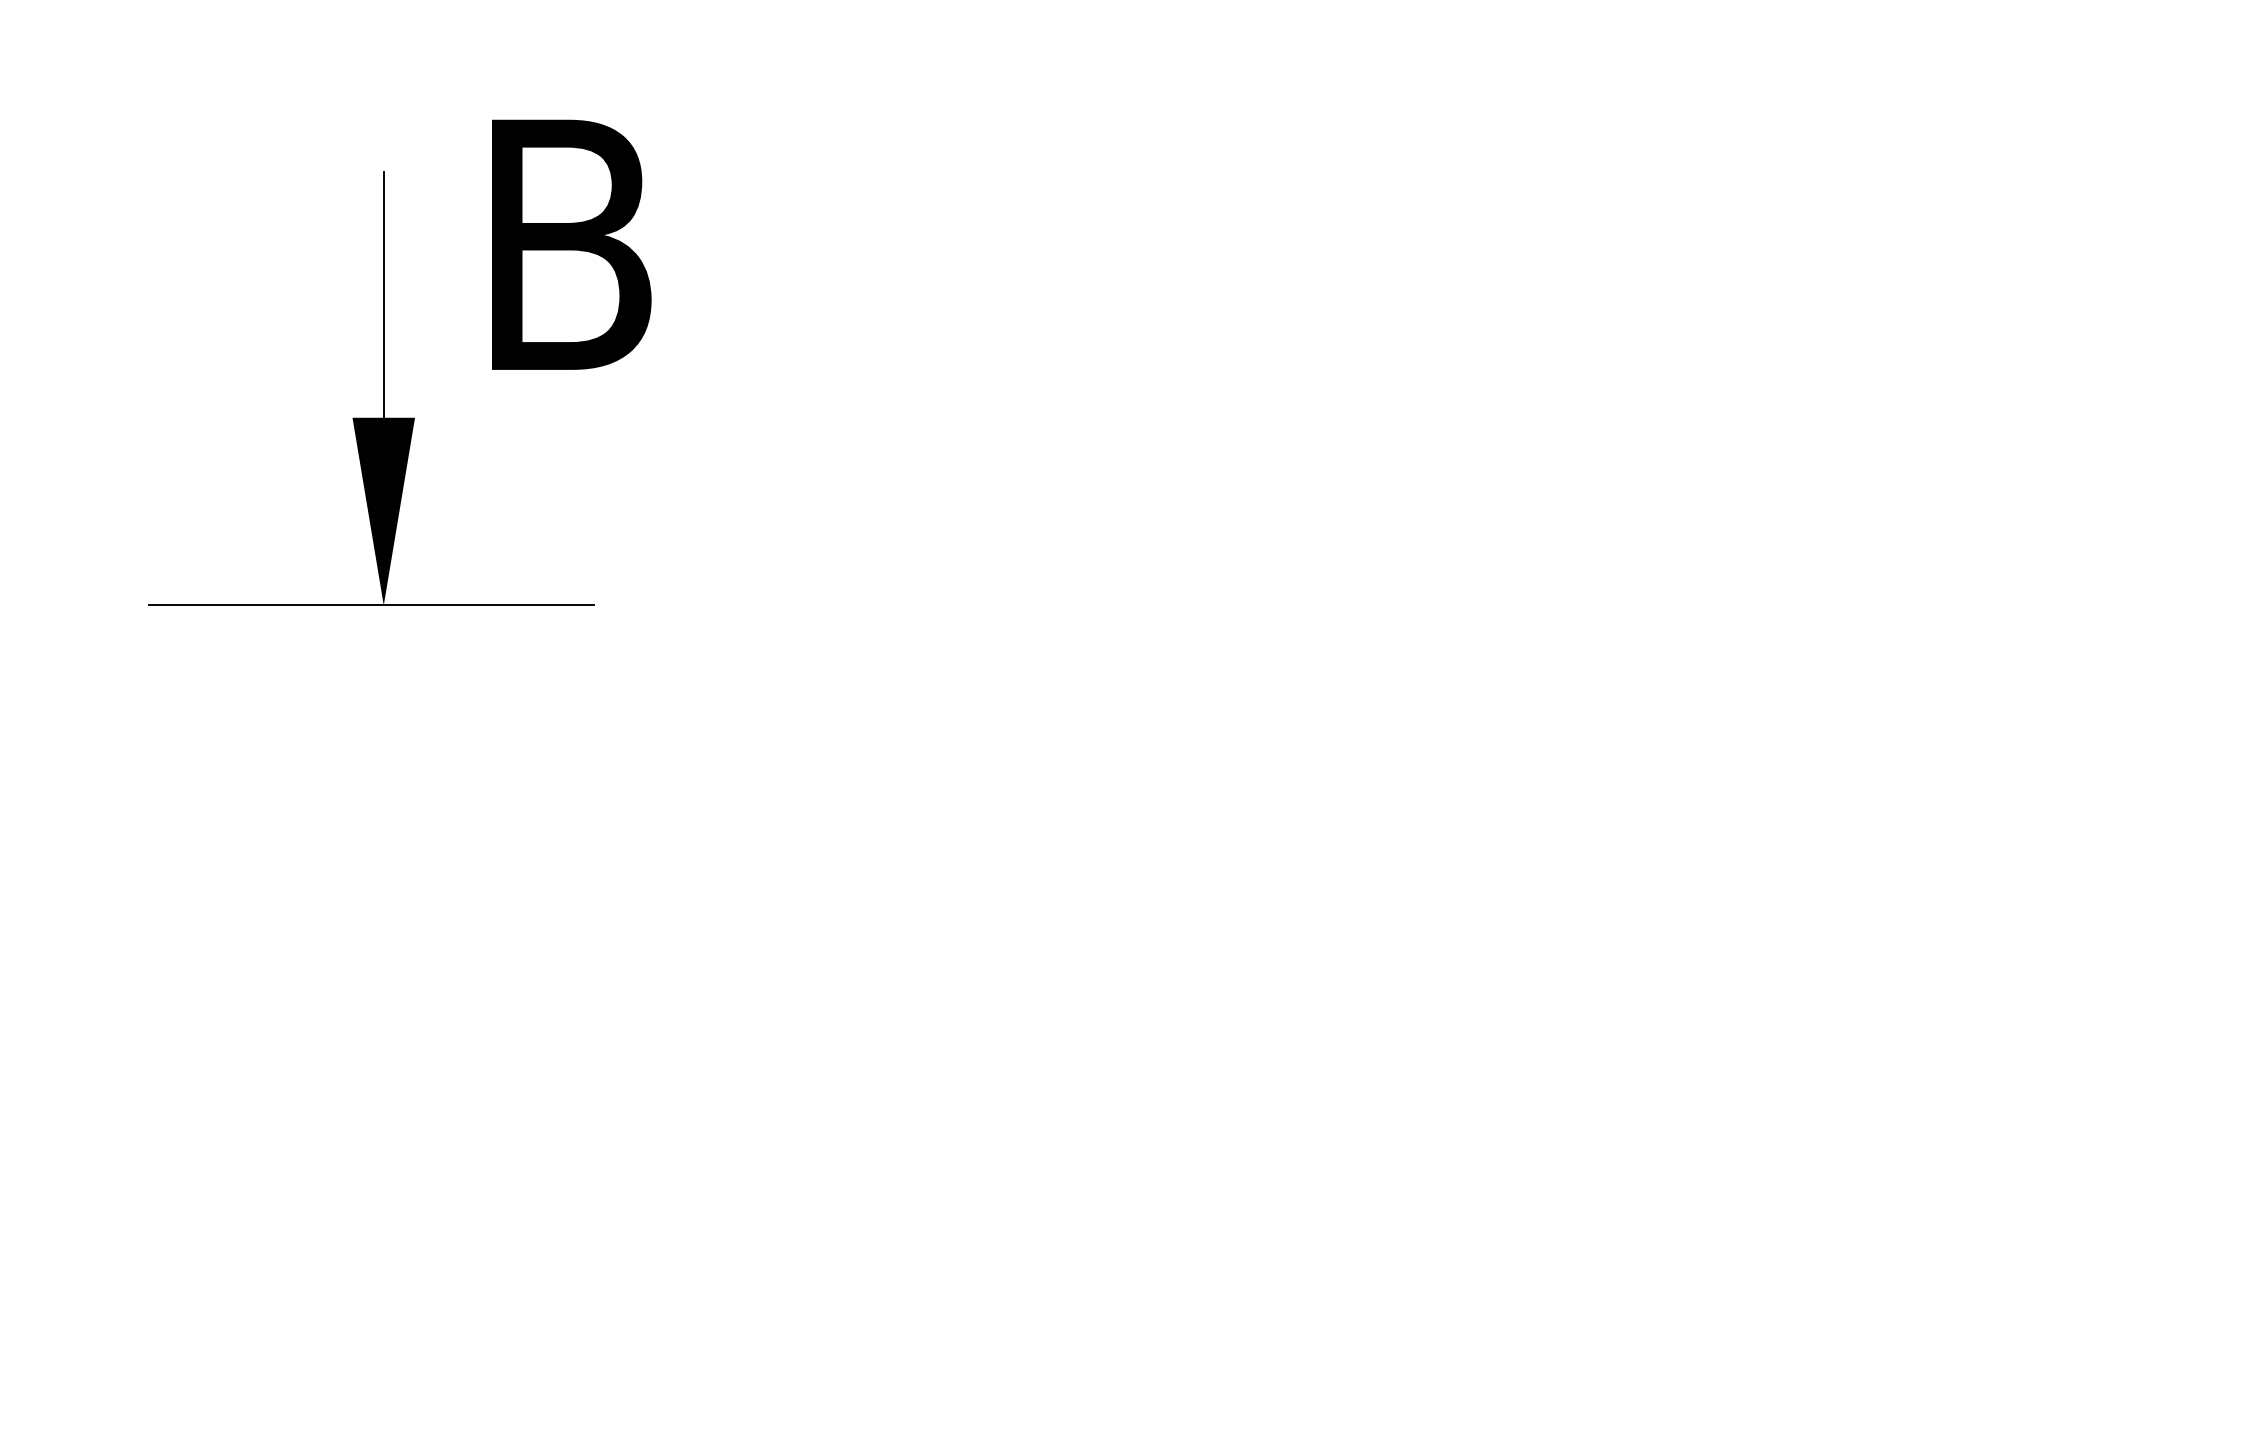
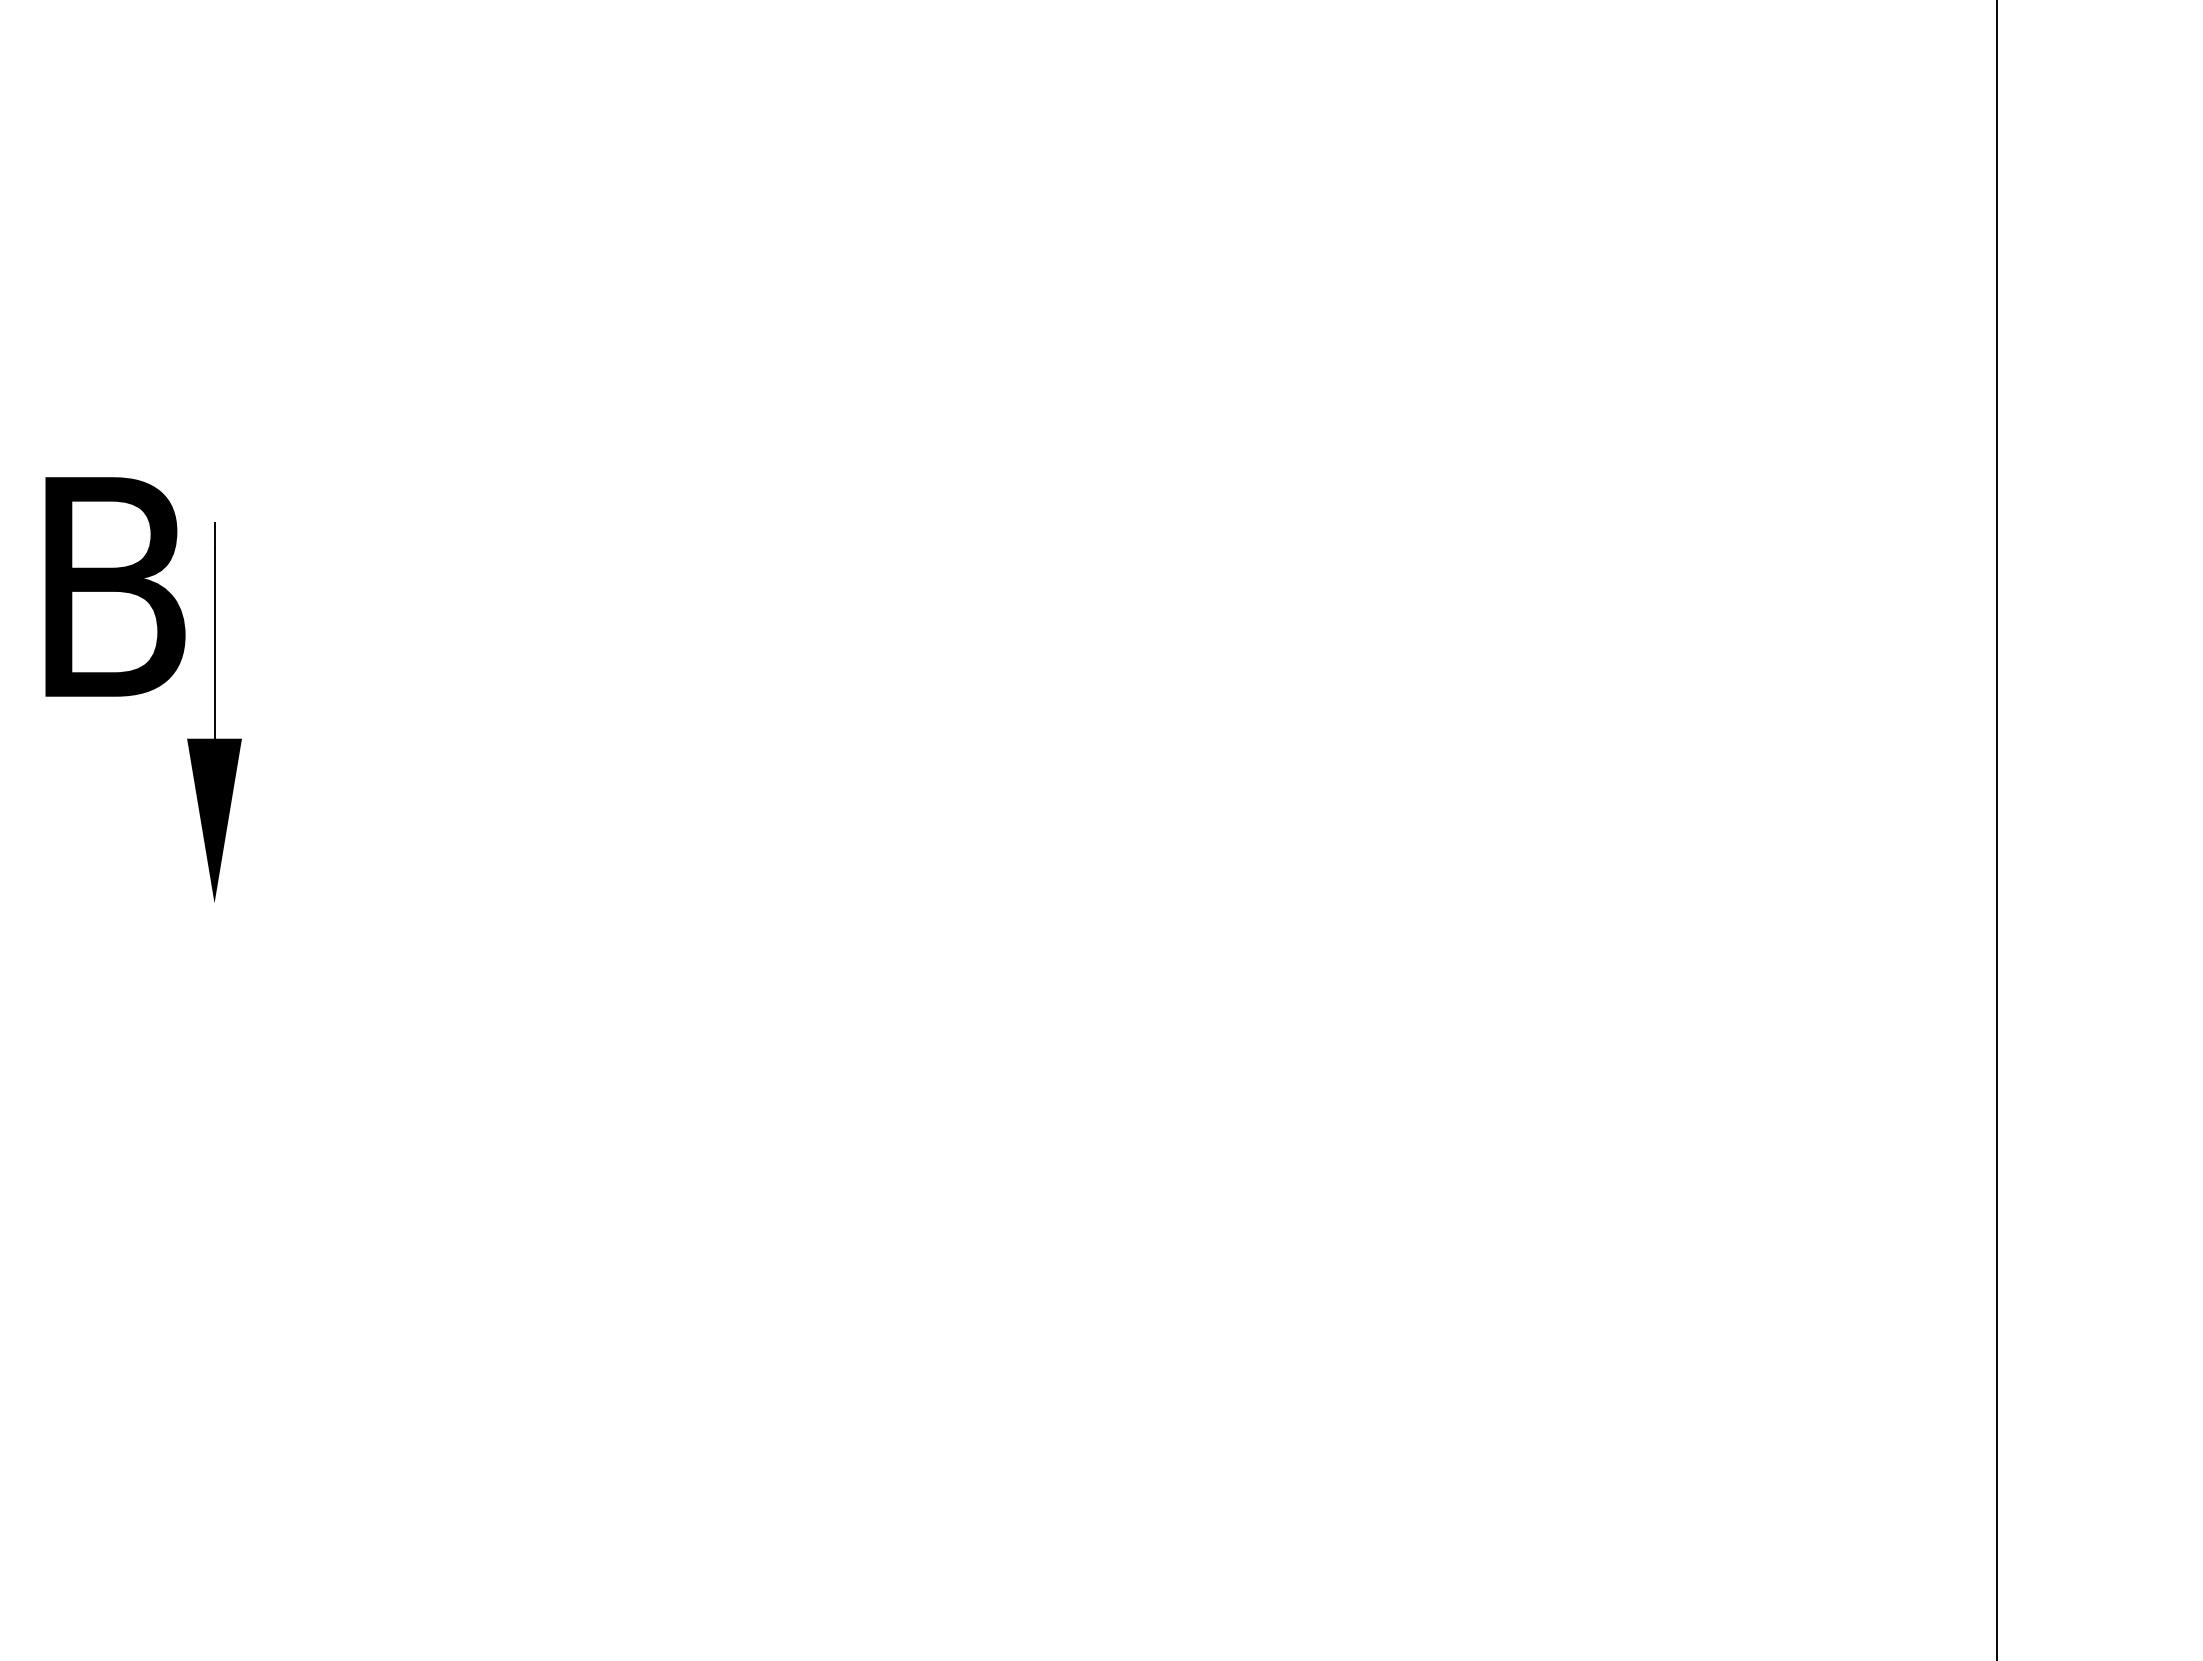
text: (571, 244) -> (115, 586), moved
line: (371, 605) -> (203, 903), removed

